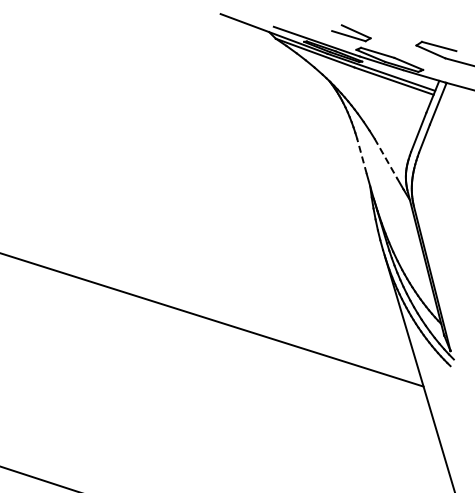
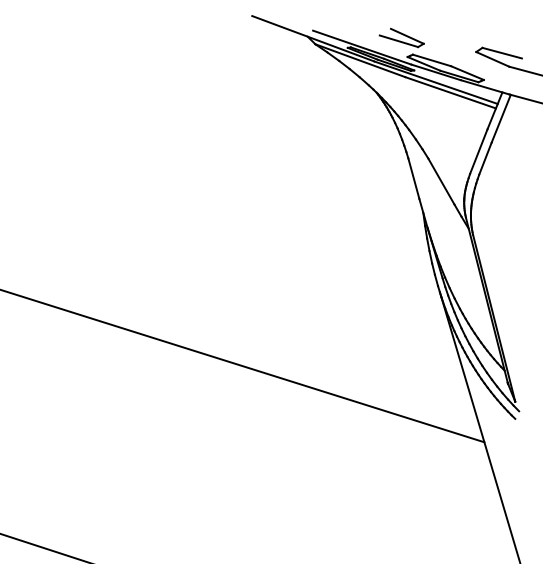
line: (361, 155) -> (413, 177), dashed -> solid
line: (386, 159) -> (441, 182), dashed -> solid

